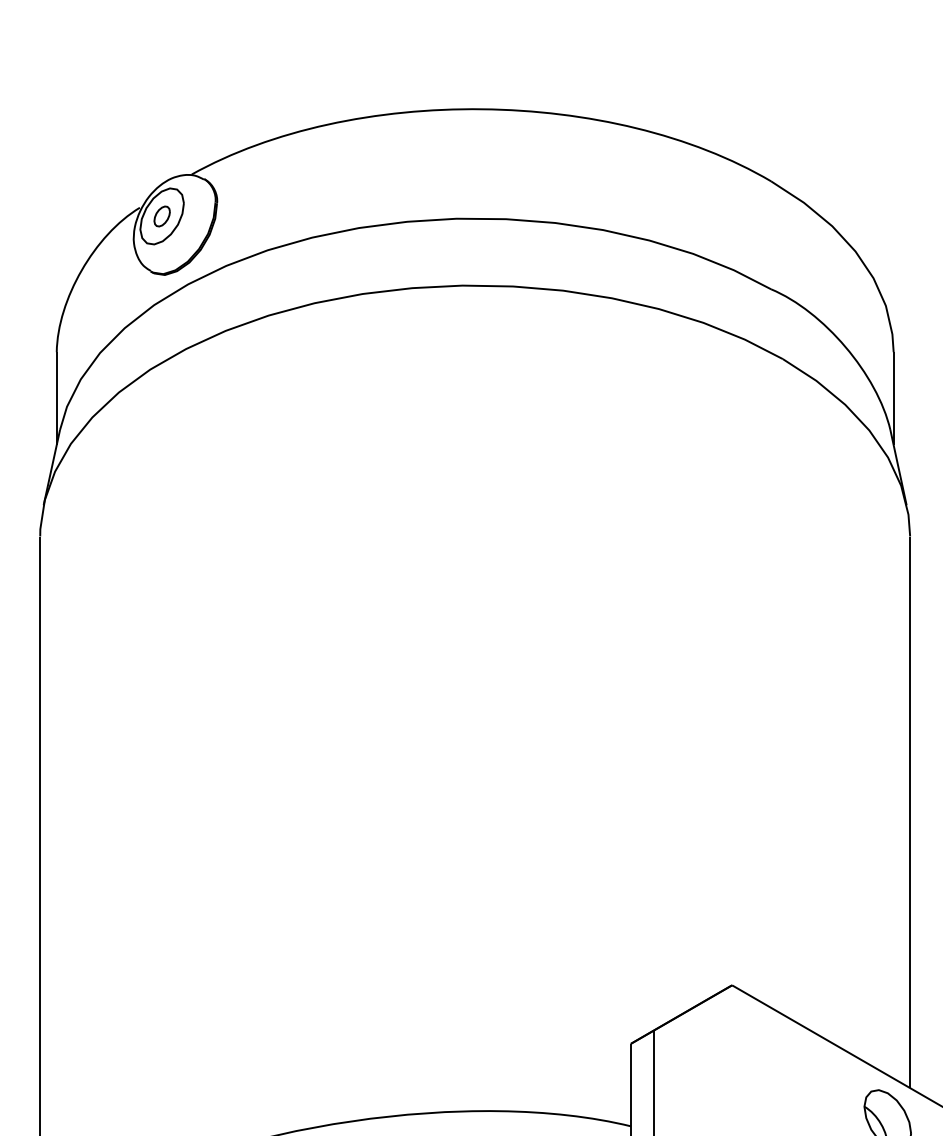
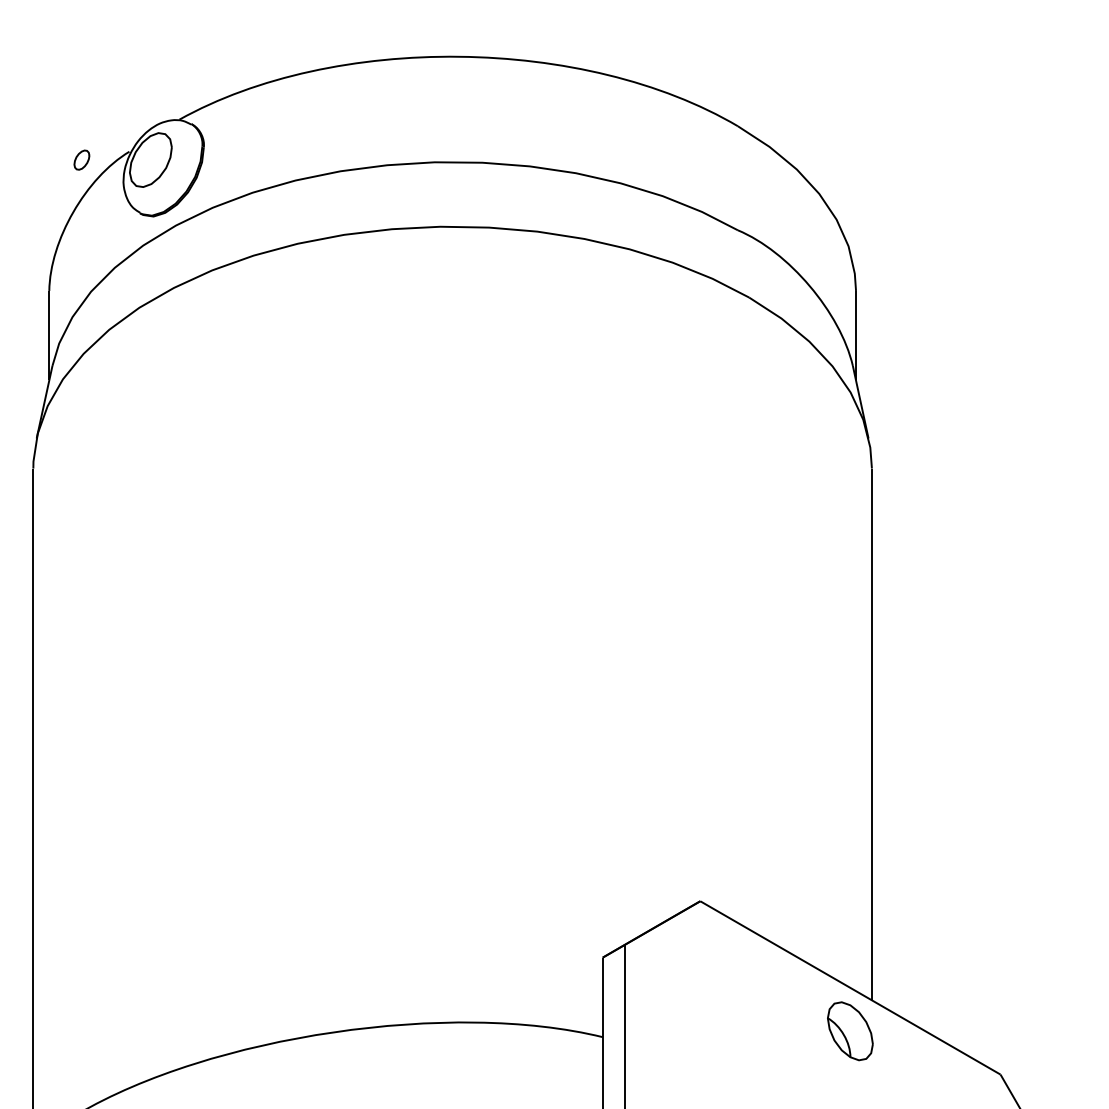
part: (161, 215) -> (81, 159), moved

